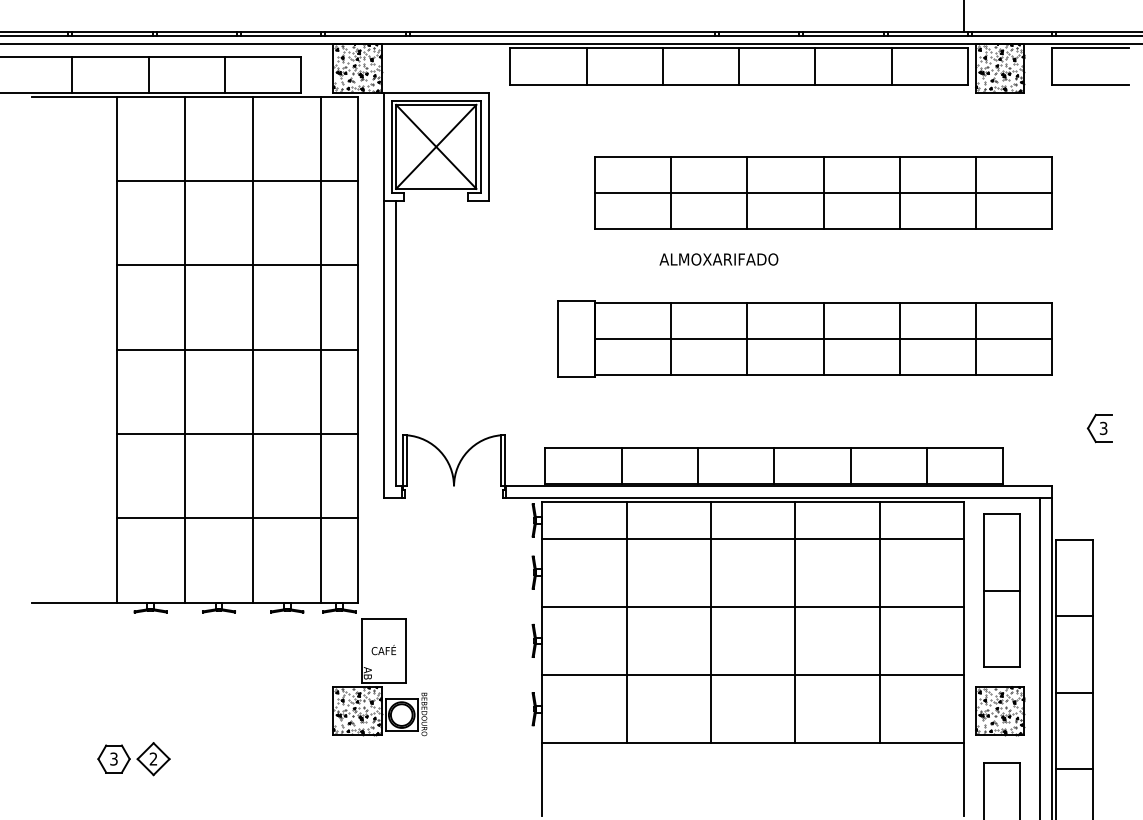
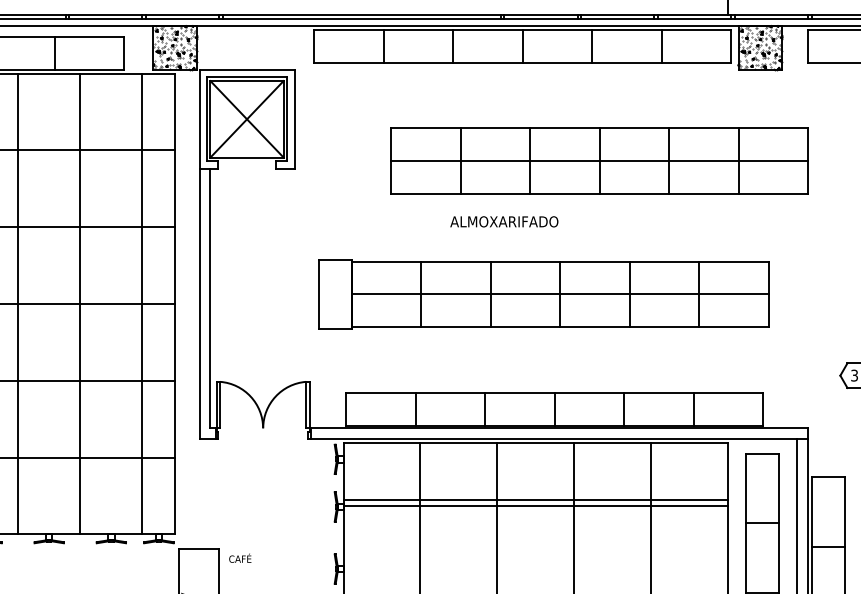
part: (804, 338) -> (543, 293), moved
line: (753, 538) -> (535, 500), moved
line: (753, 606) -> (535, 505), moved
text: (383, 650) -> (239, 558), moved

